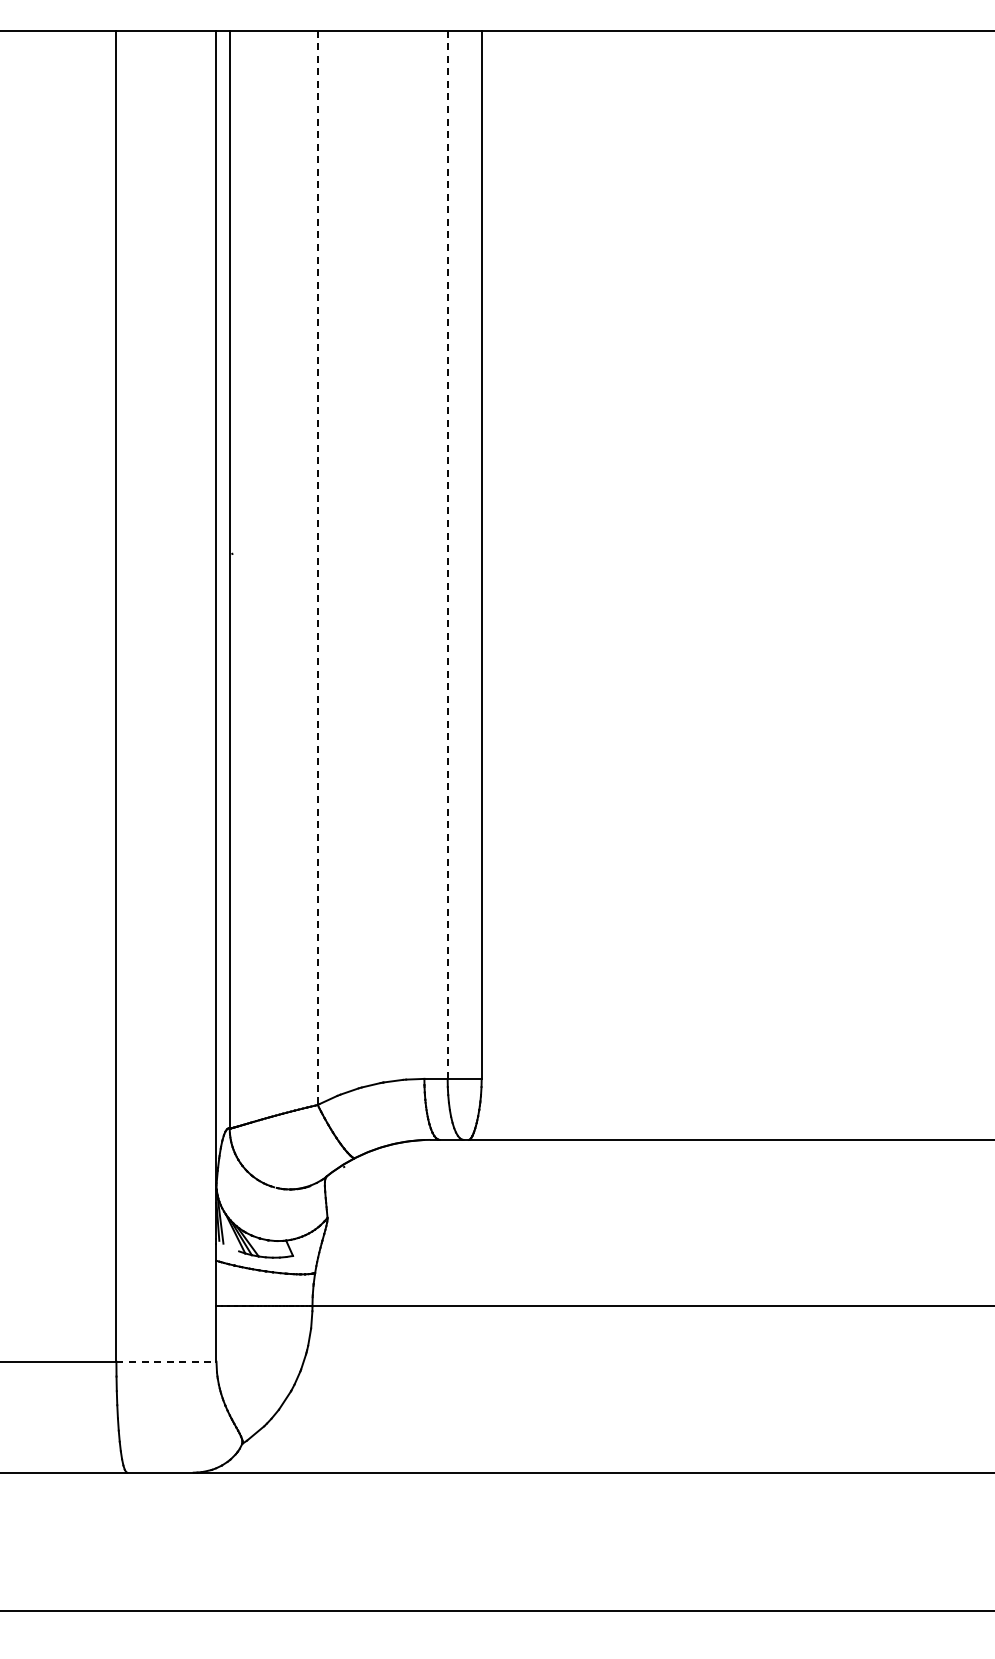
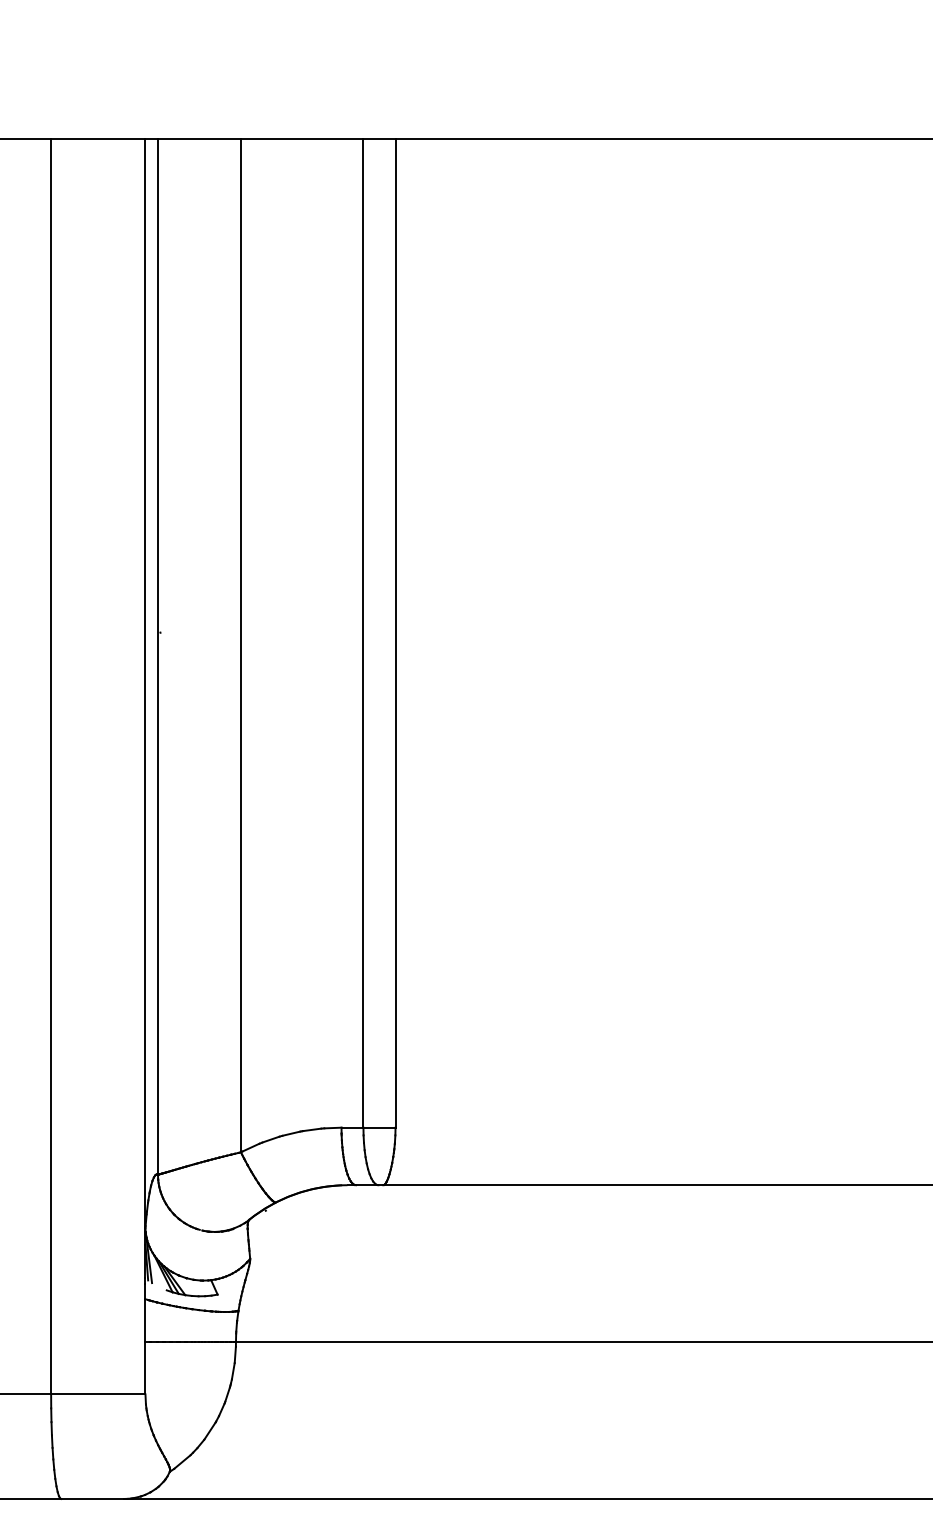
line: (447, 555) -> (363, 634), dashed -> solid
line: (317, 568) -> (240, 646), dashed -> solid
line: (166, 1361) -> (98, 1394), dashed -> solid

